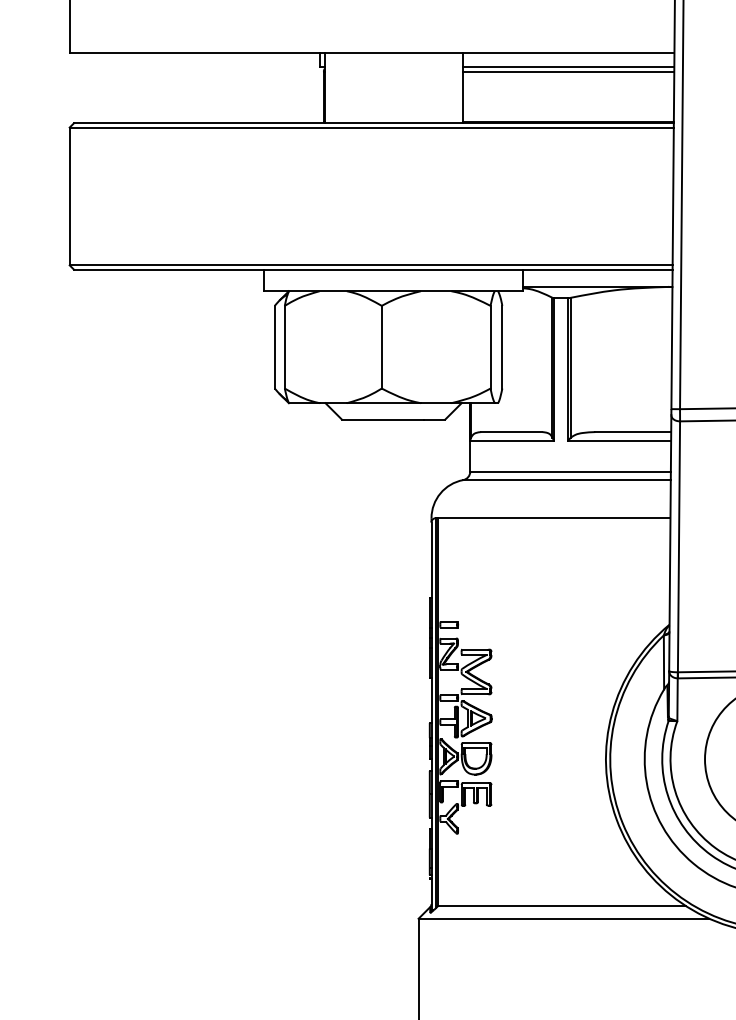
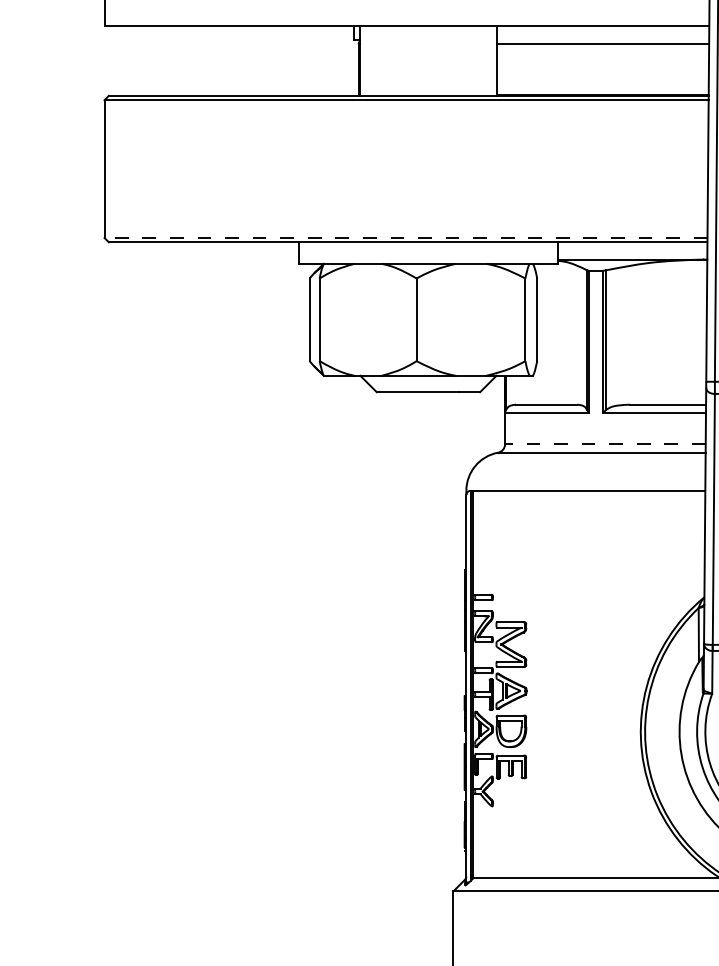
line: (568, 67) -> (603, 40), removed
line: (370, 265) -> (405, 238), solid -> dashed
line: (570, 471) -> (605, 444), solid -> dashed

